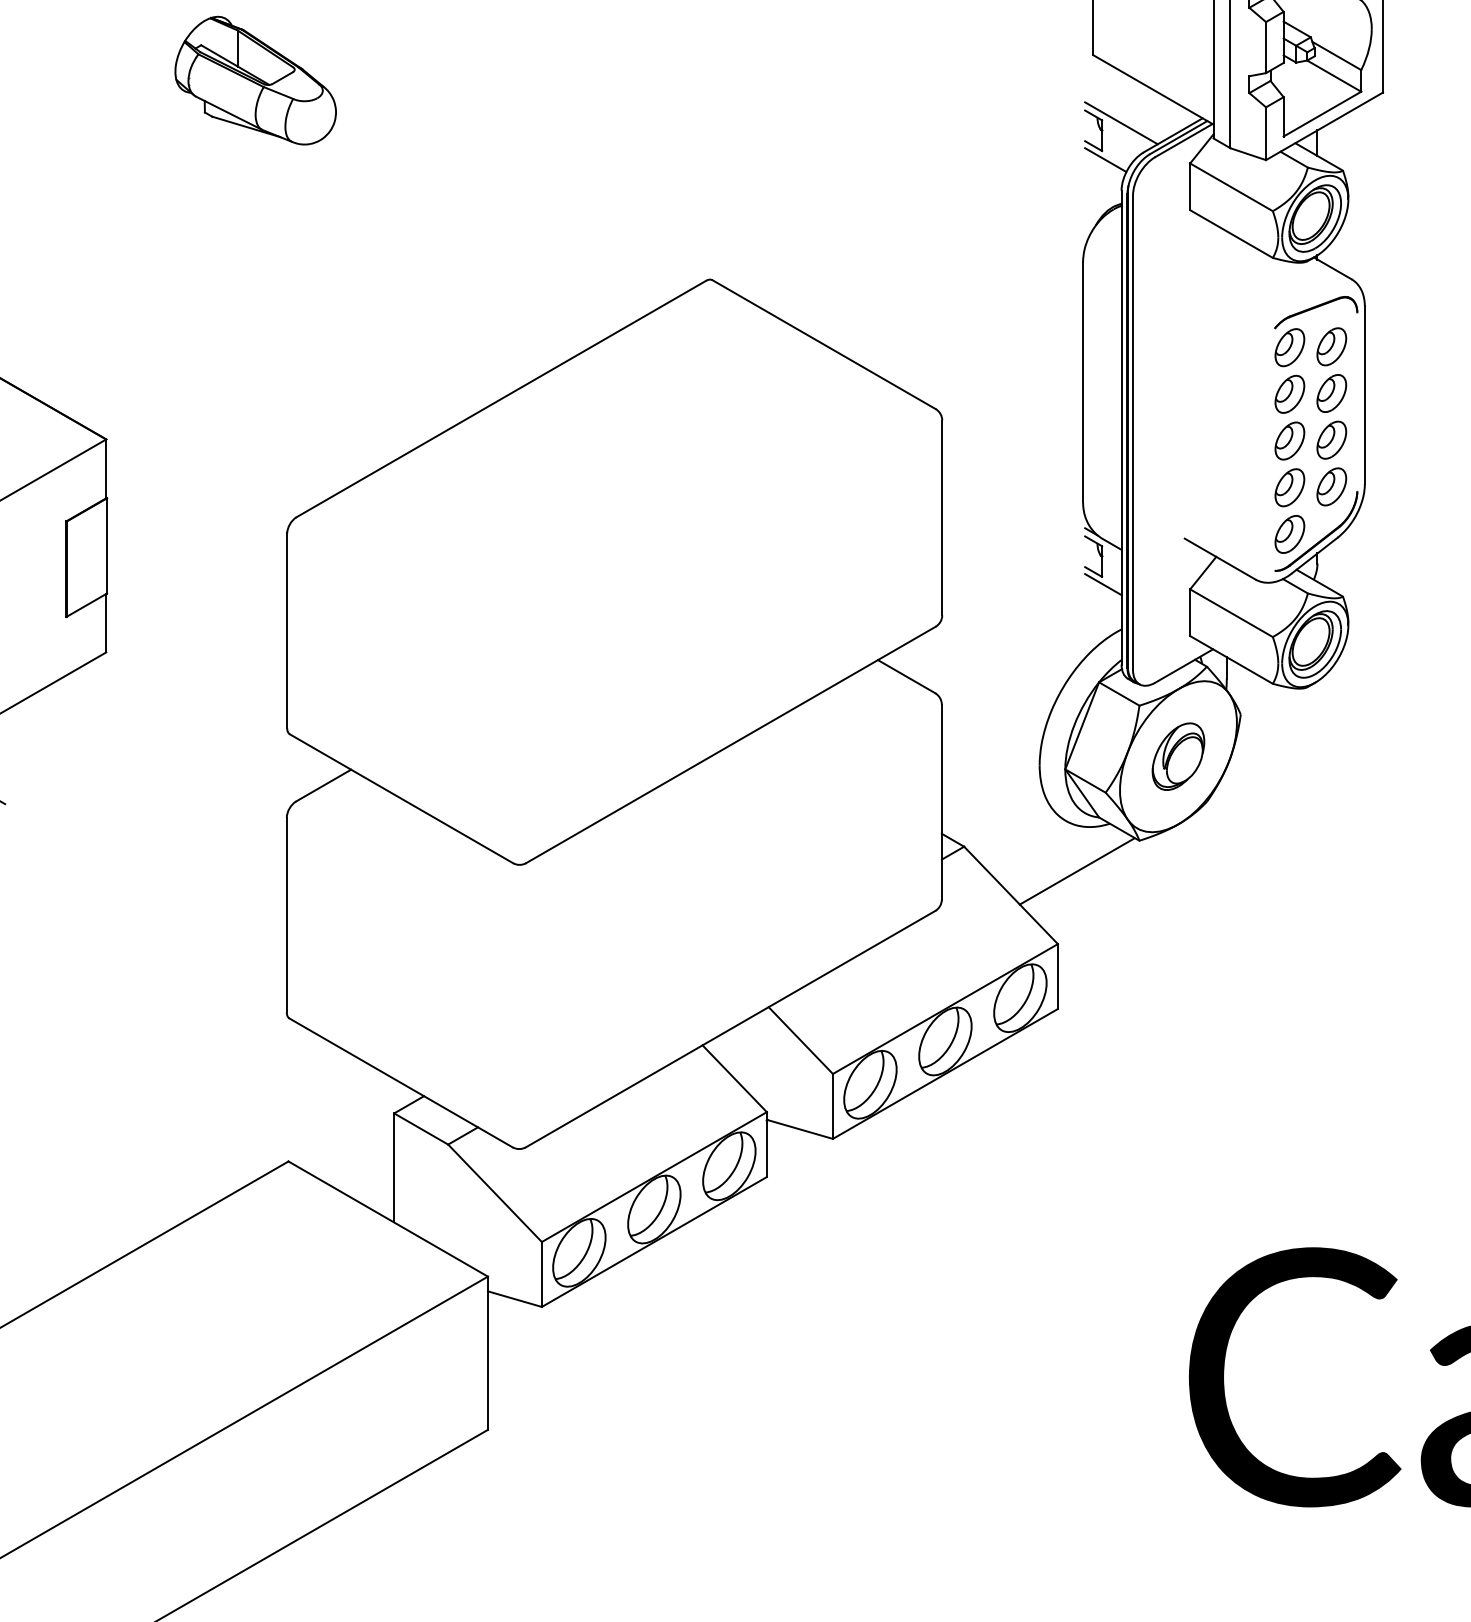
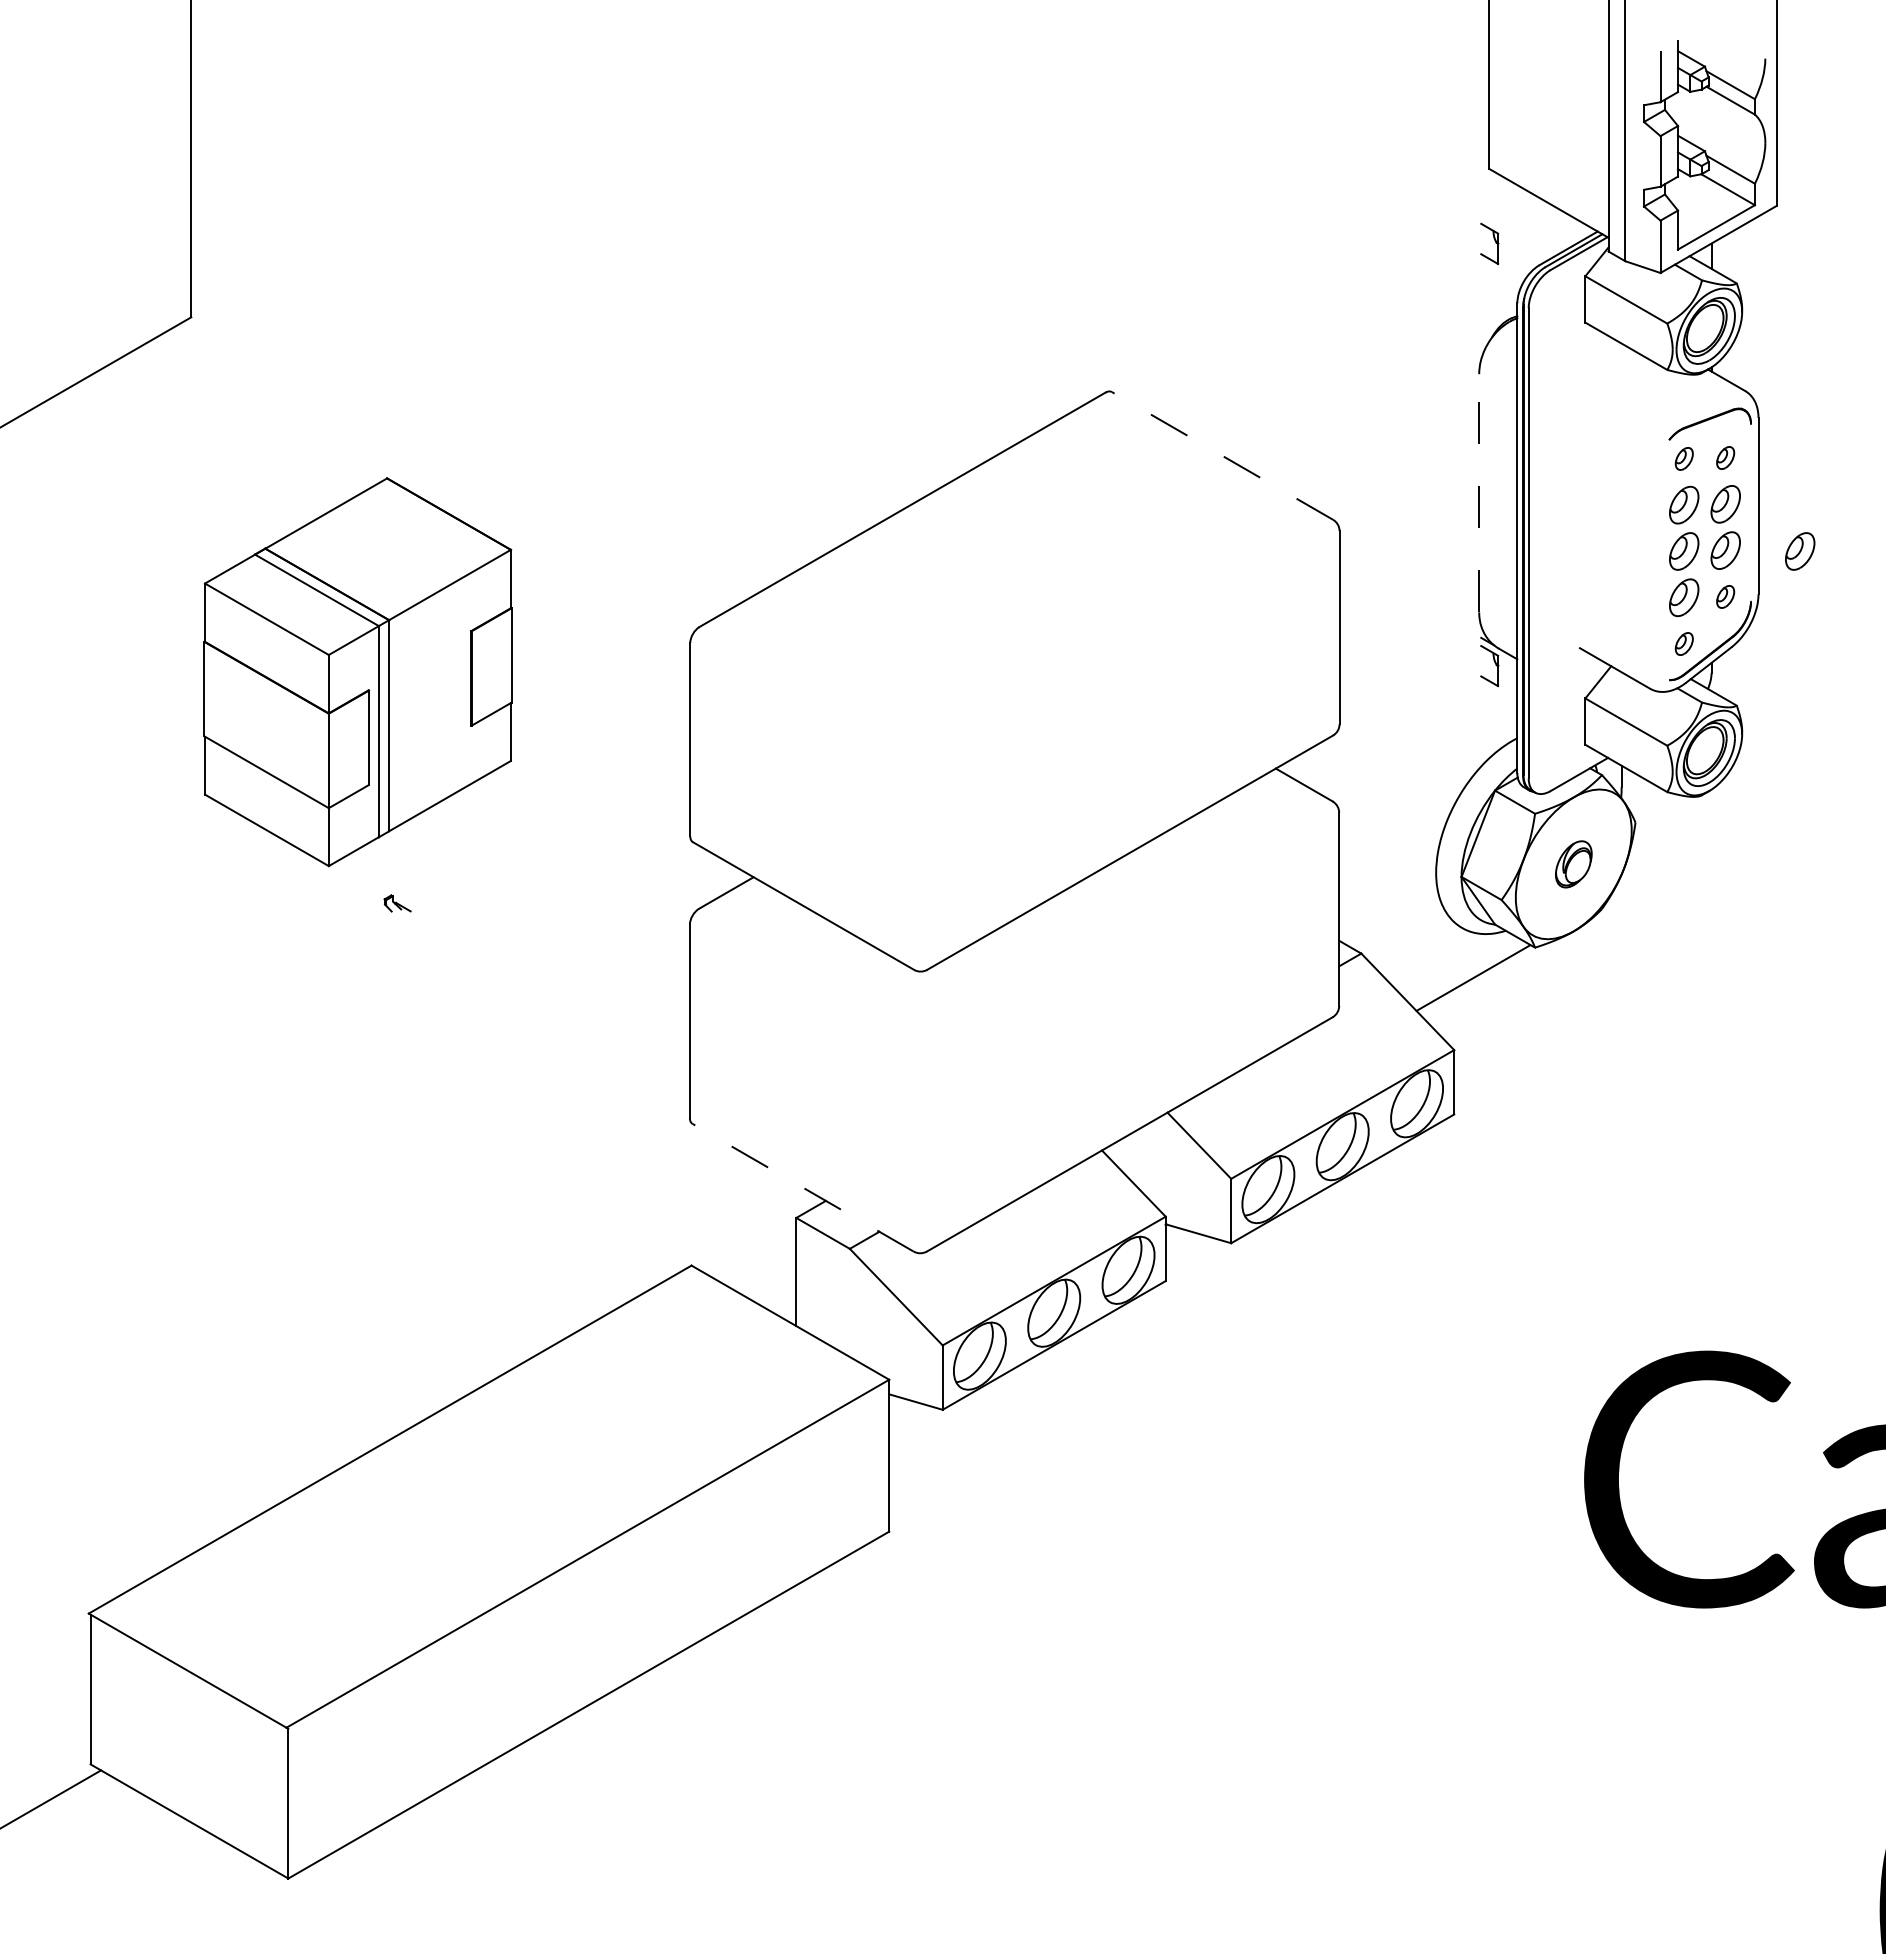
part: (255, 80) -> (658, 194), removed
line: (1121, 123) -> (1517, 236), removed
line: (1105, 159) -> (1501, 272), removed
line: (824, 344) -> (1222, 455), solid -> dashed
part: (1331, 346) -> (1725, 457), size x0.6
part: (1290, 347) -> (1684, 458), size x0.6
line: (1083, 381) -> (1479, 492), solid -> dashed
part: (1407, 441) -> (1800, 551), added
part: (1331, 486) -> (1725, 596), size x0.6
part: (1290, 533) -> (1684, 643), size x0.6
line: (1103, 584) -> (1499, 693), removed
part: (1178, 756) -> (1573, 864), size x0.7
line: (401, 1082) -> (803, 1187), solid -> dashed

